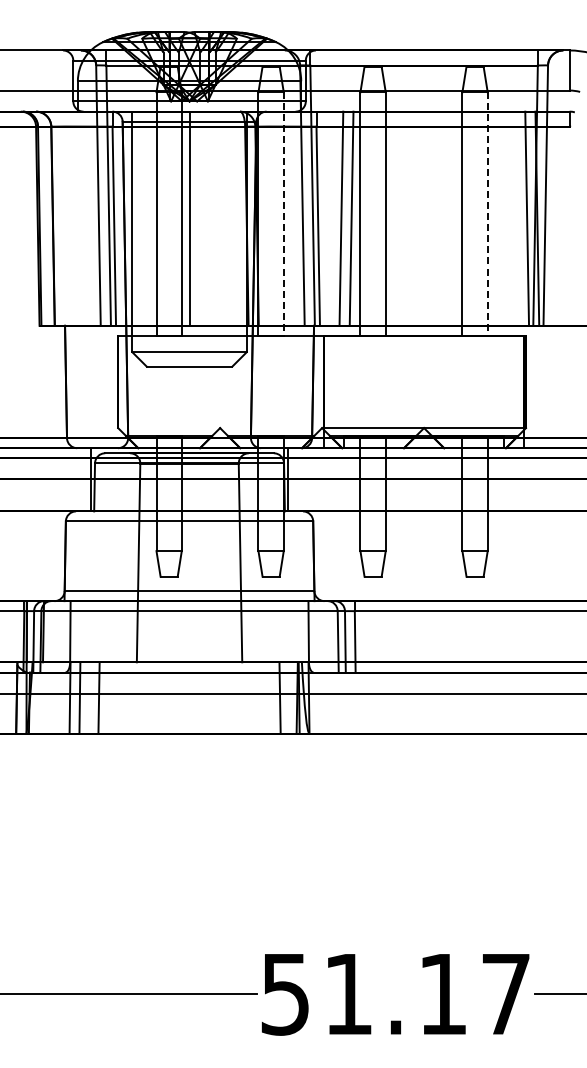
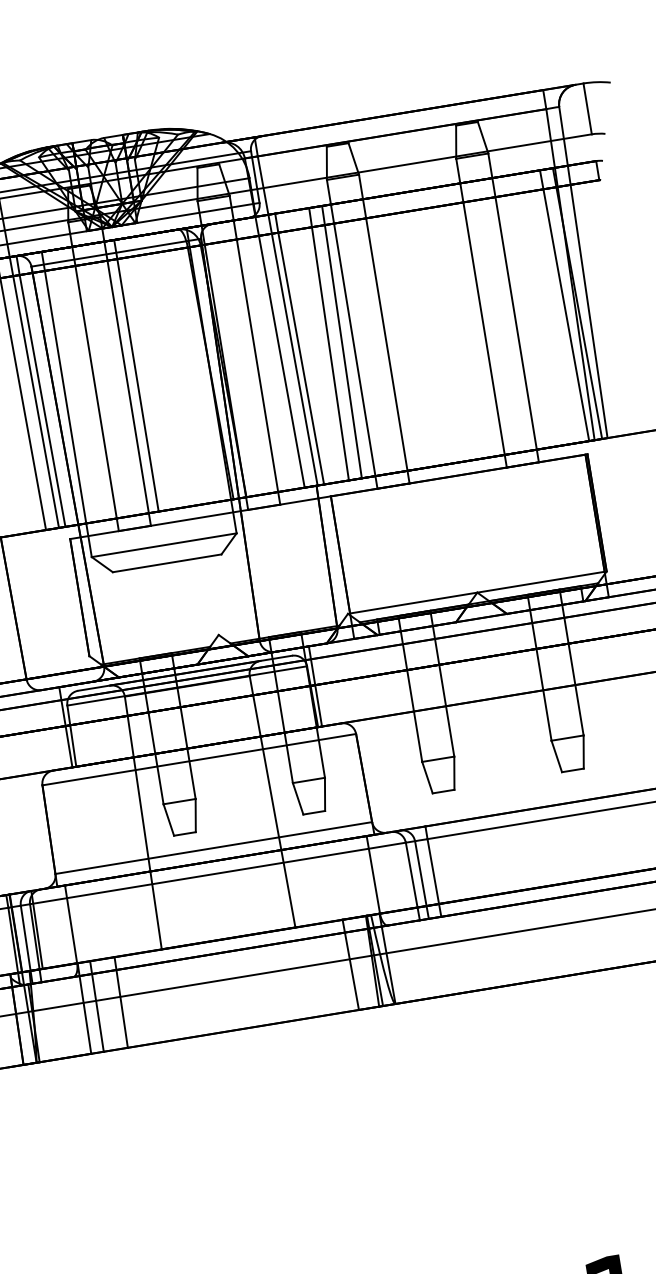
line: (283, 214) -> (254, 350), dashed -> solid
line: (487, 214) -> (513, 308), dashed -> solid

